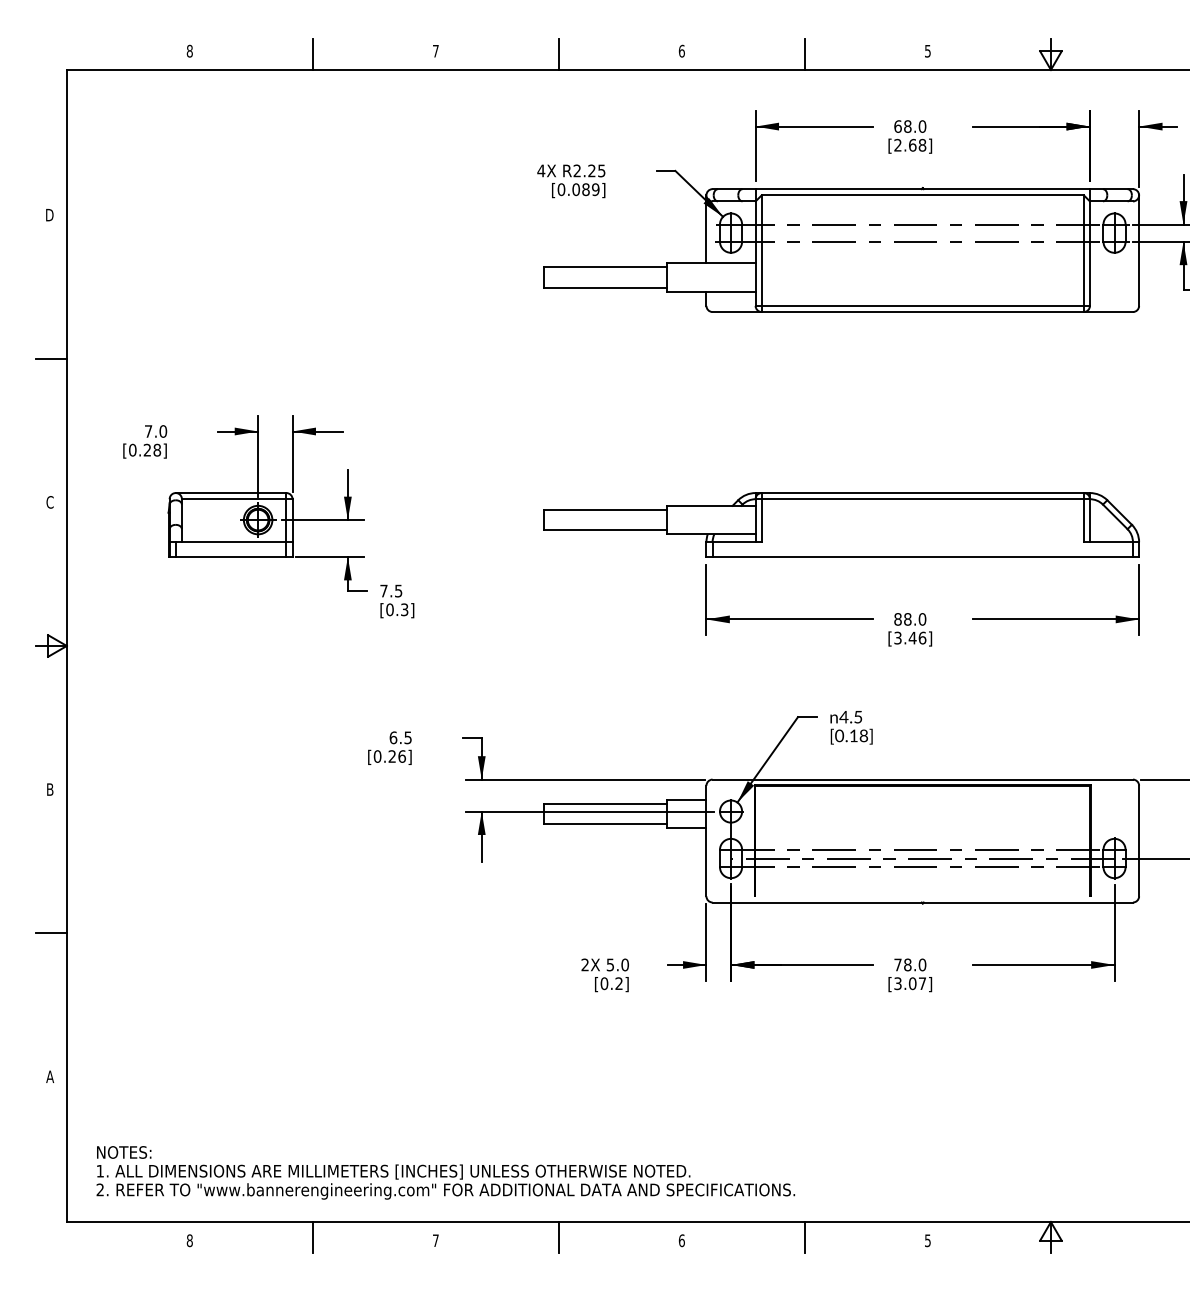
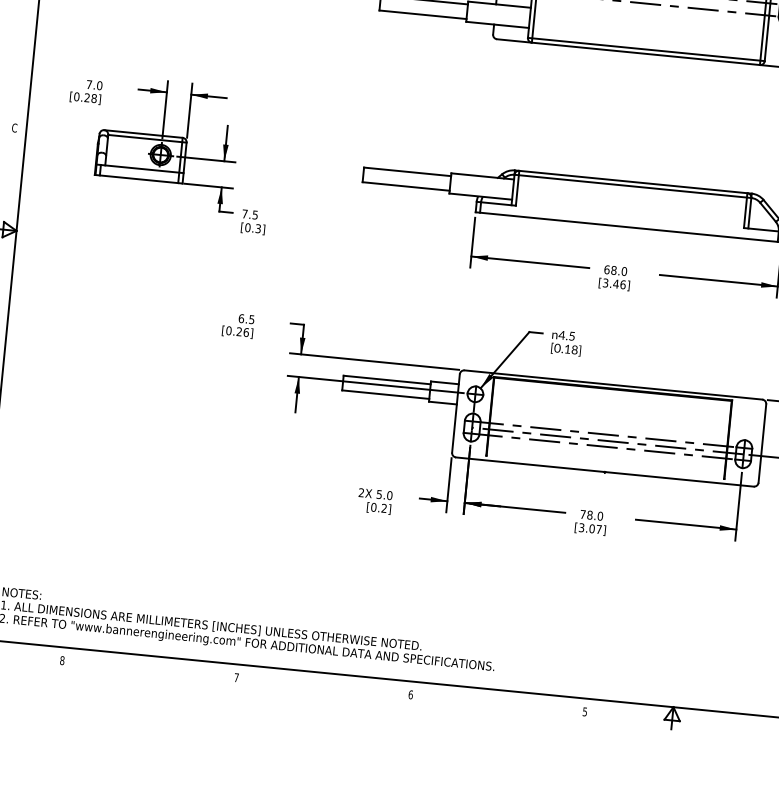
line: (50, 358) -> (24, 26), removed
text: (897, 619) -> (606, 269), 88.0 -> 68.0
line: (312, 1237) -> (149, 666), removed
line: (558, 1237) -> (323, 683), removed
line: (804, 1237) -> (497, 701), removed

